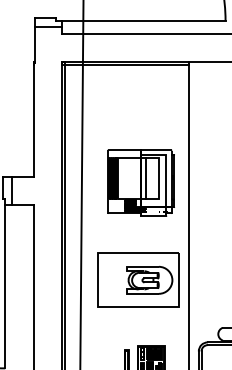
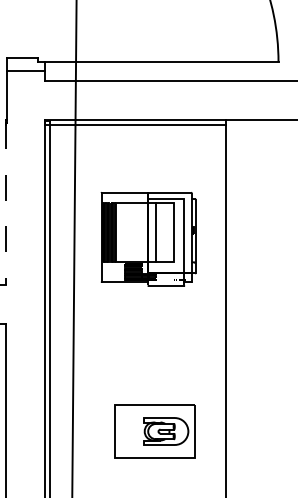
line: (34, 120) -> (6, 204), solid -> dashed
part: (140, 182) -> (147, 238), moved
part: (138, 279) -> (154, 430), size x0.7

